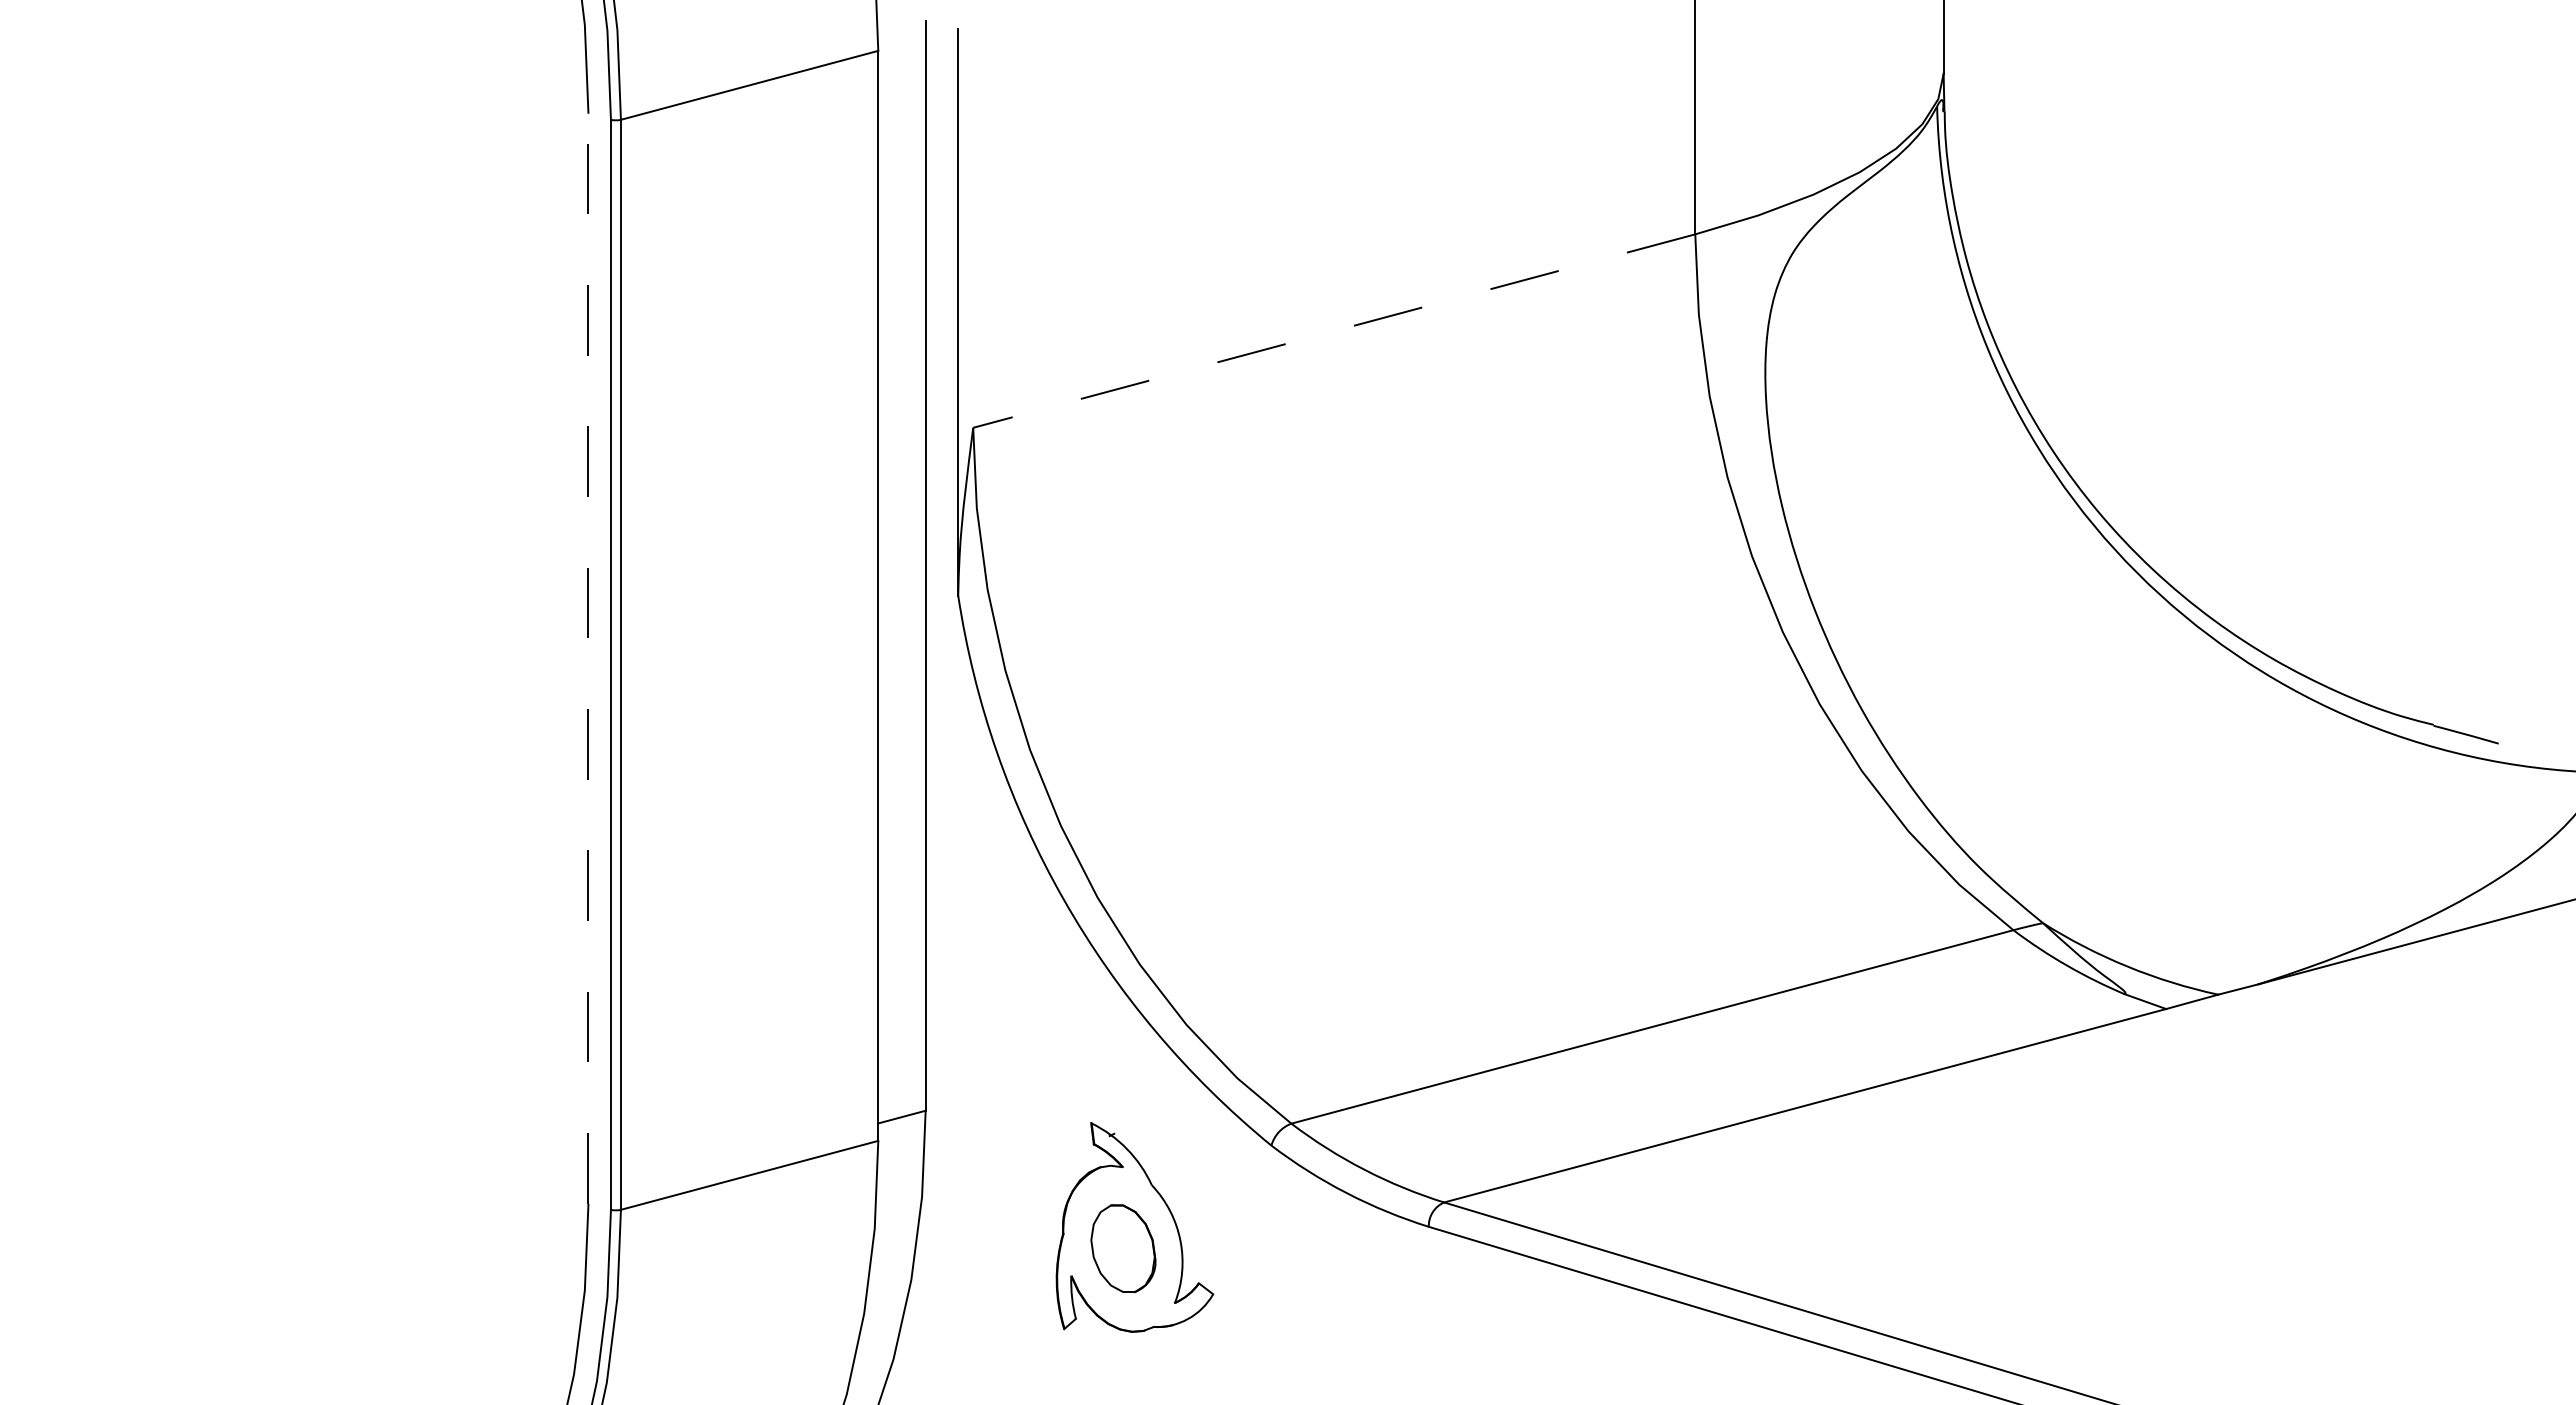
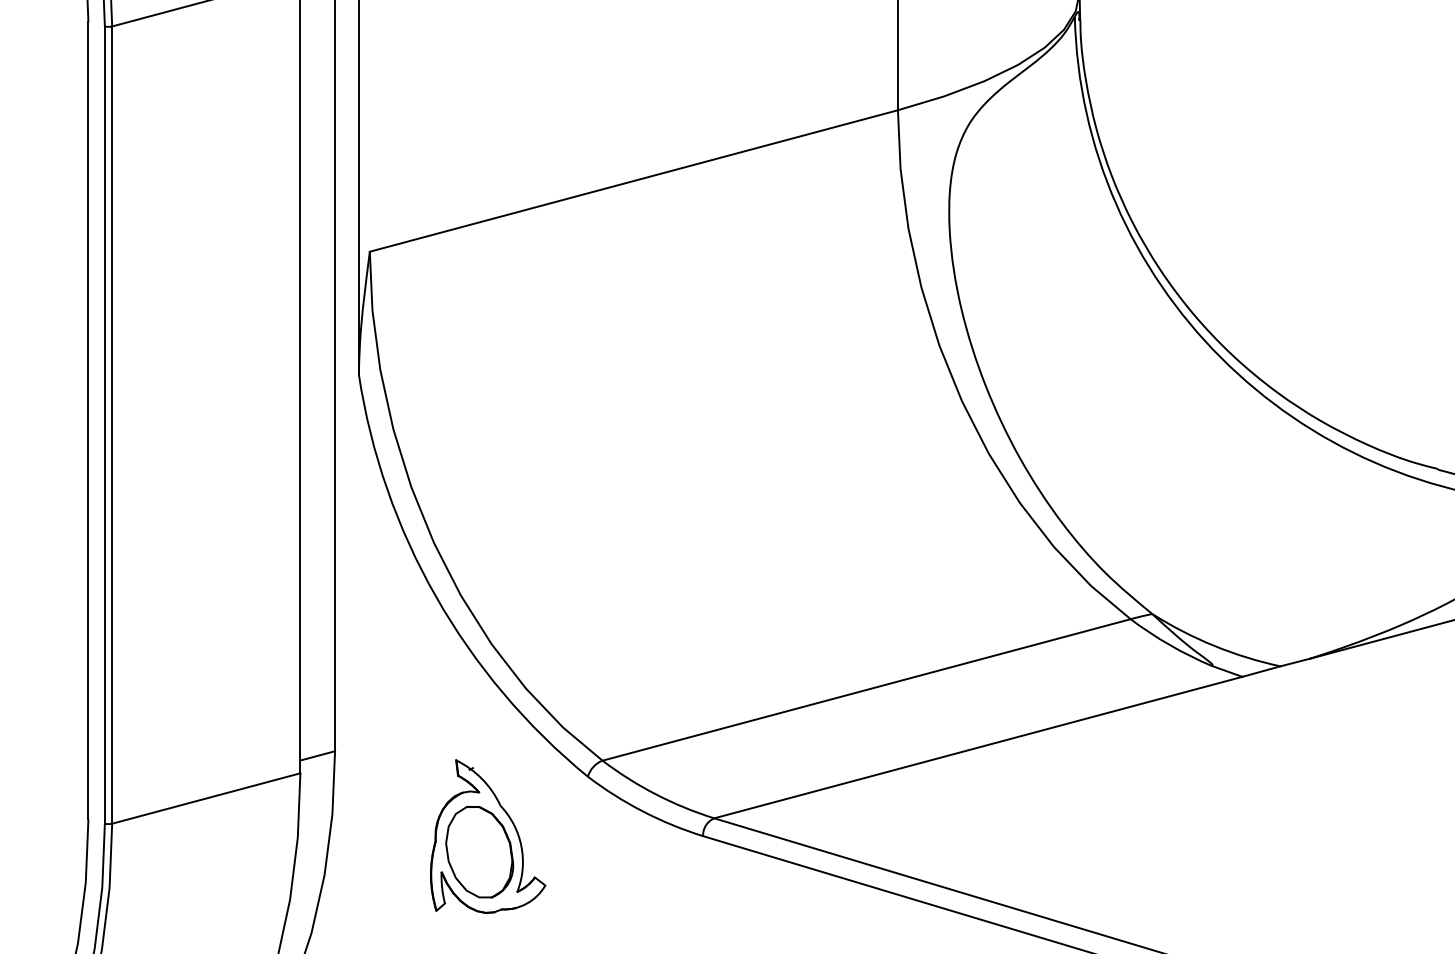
line: (1334, 331) -> (634, 181), dashed -> solid
line: (588, 658) -> (88, 420), dashed -> solid
part: (1123, 1248) -> (479, 851), size x1.43

